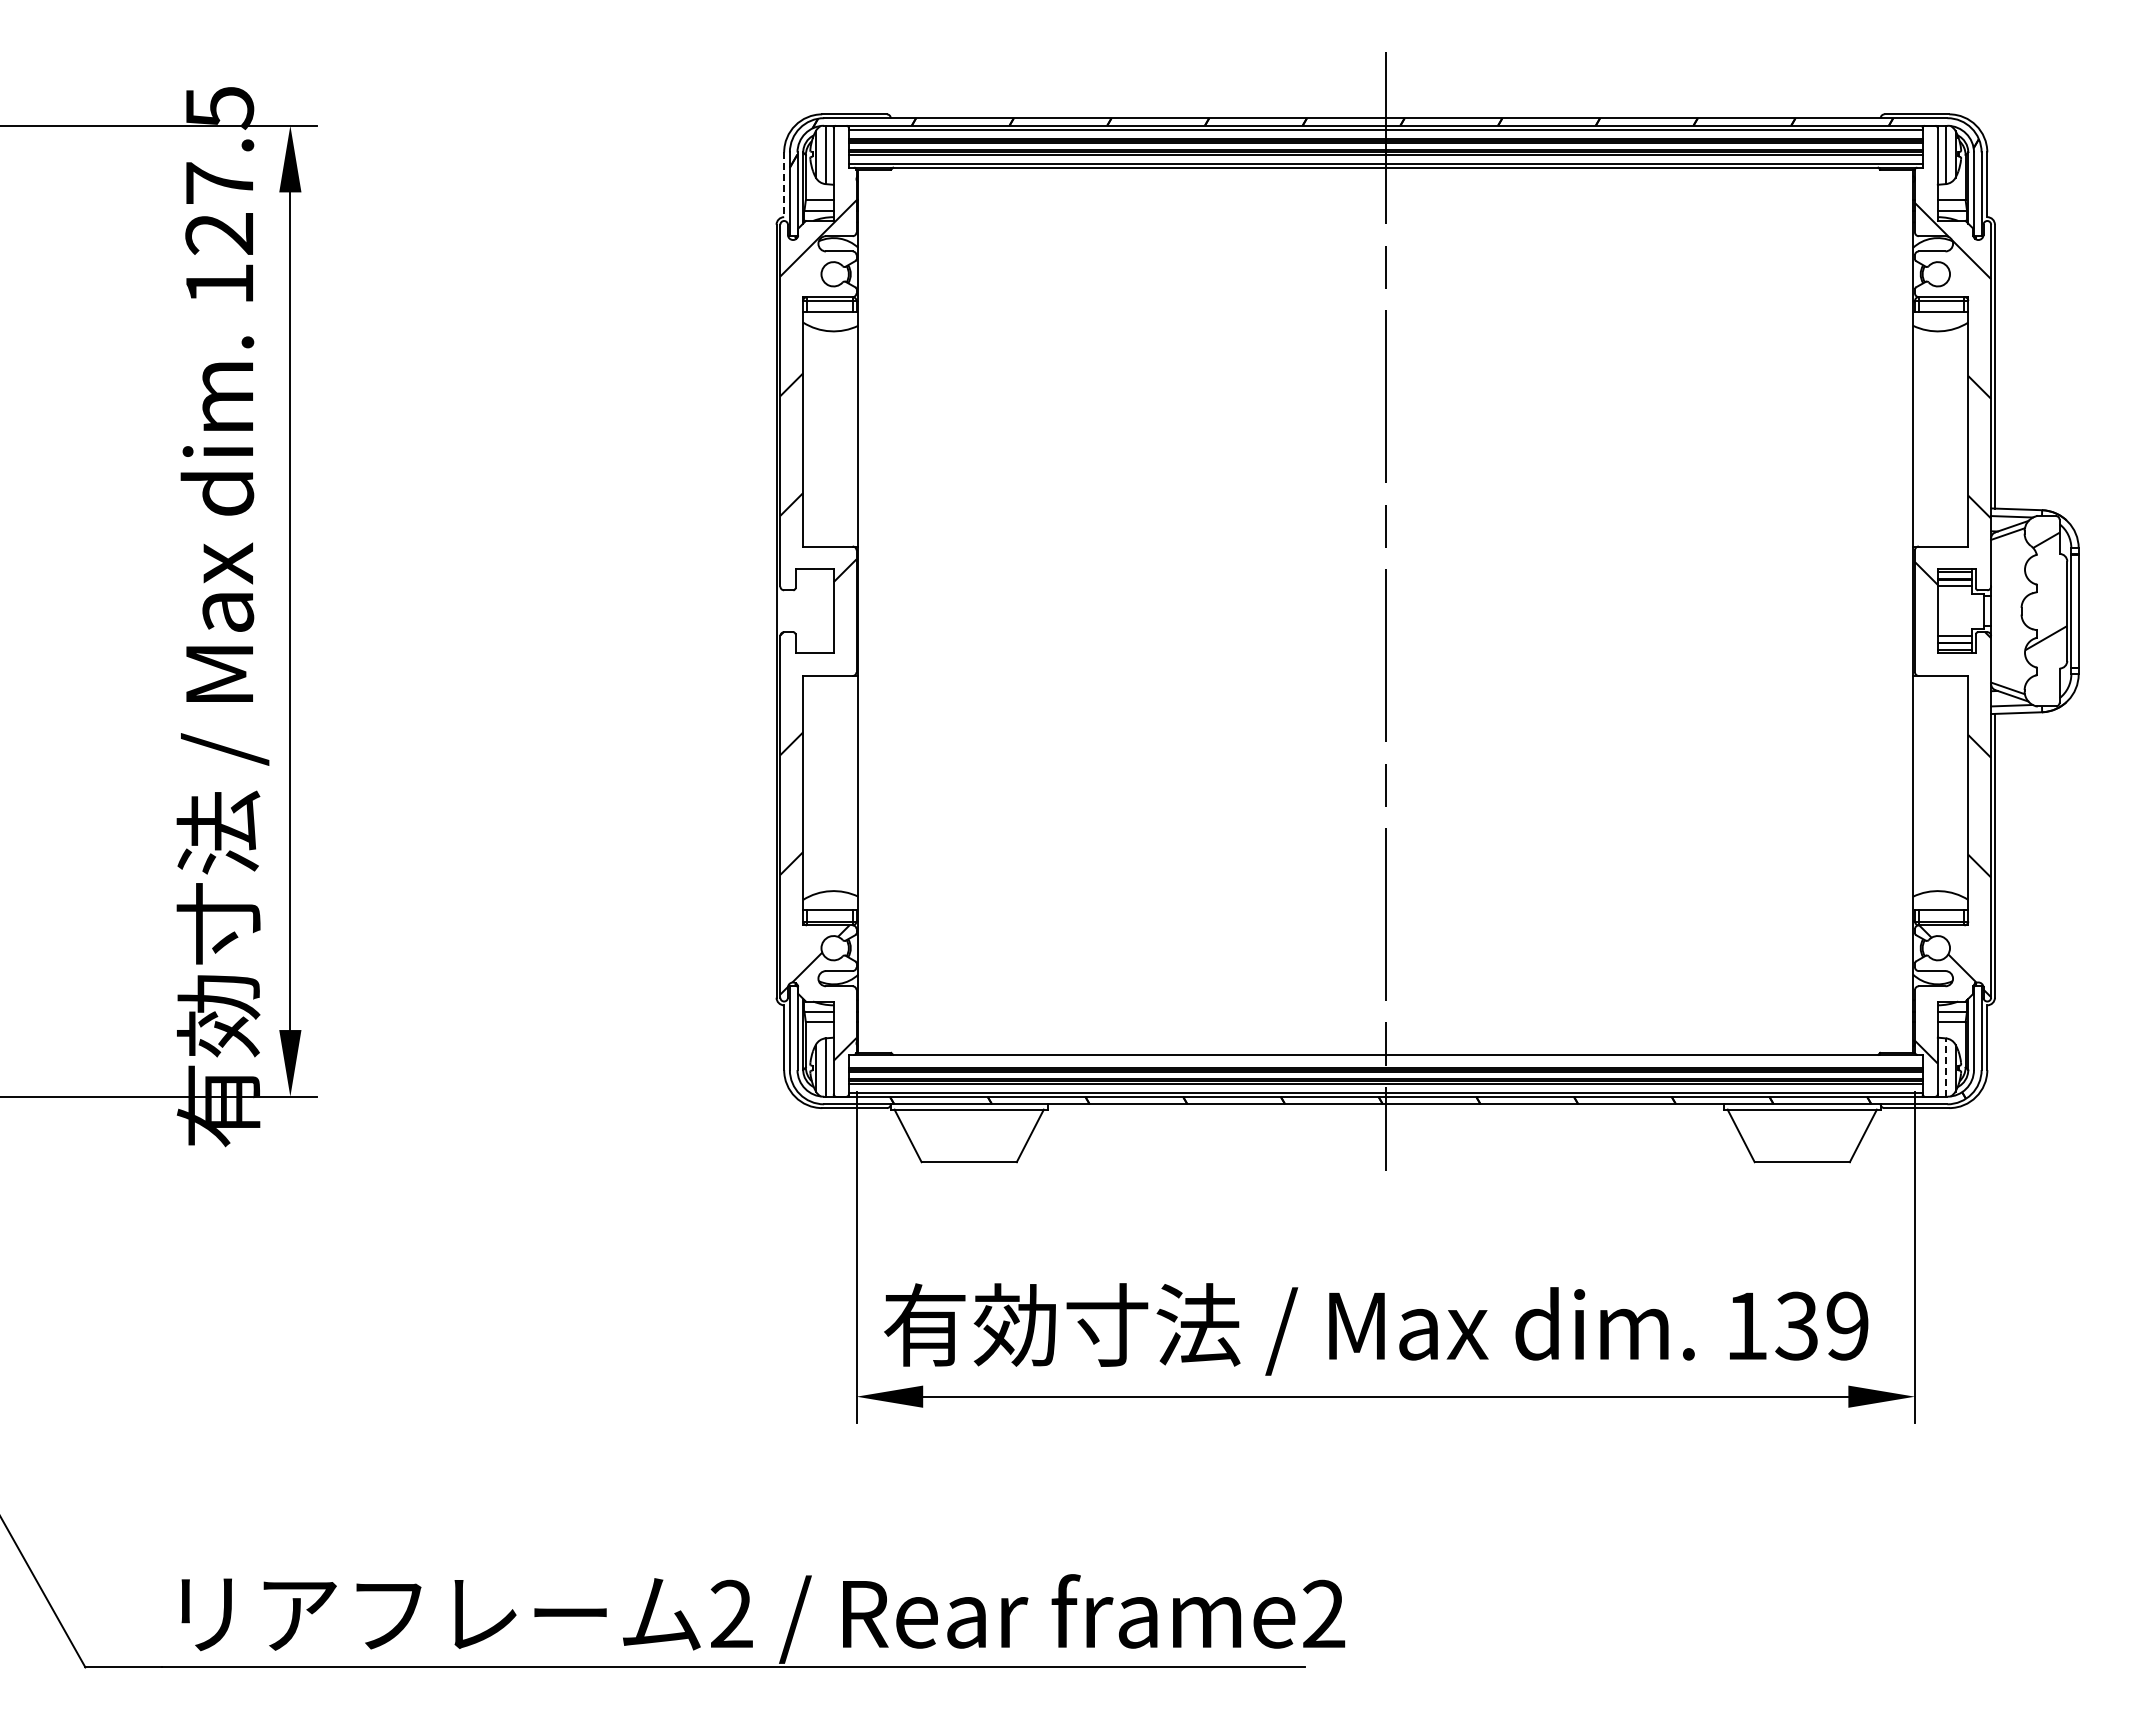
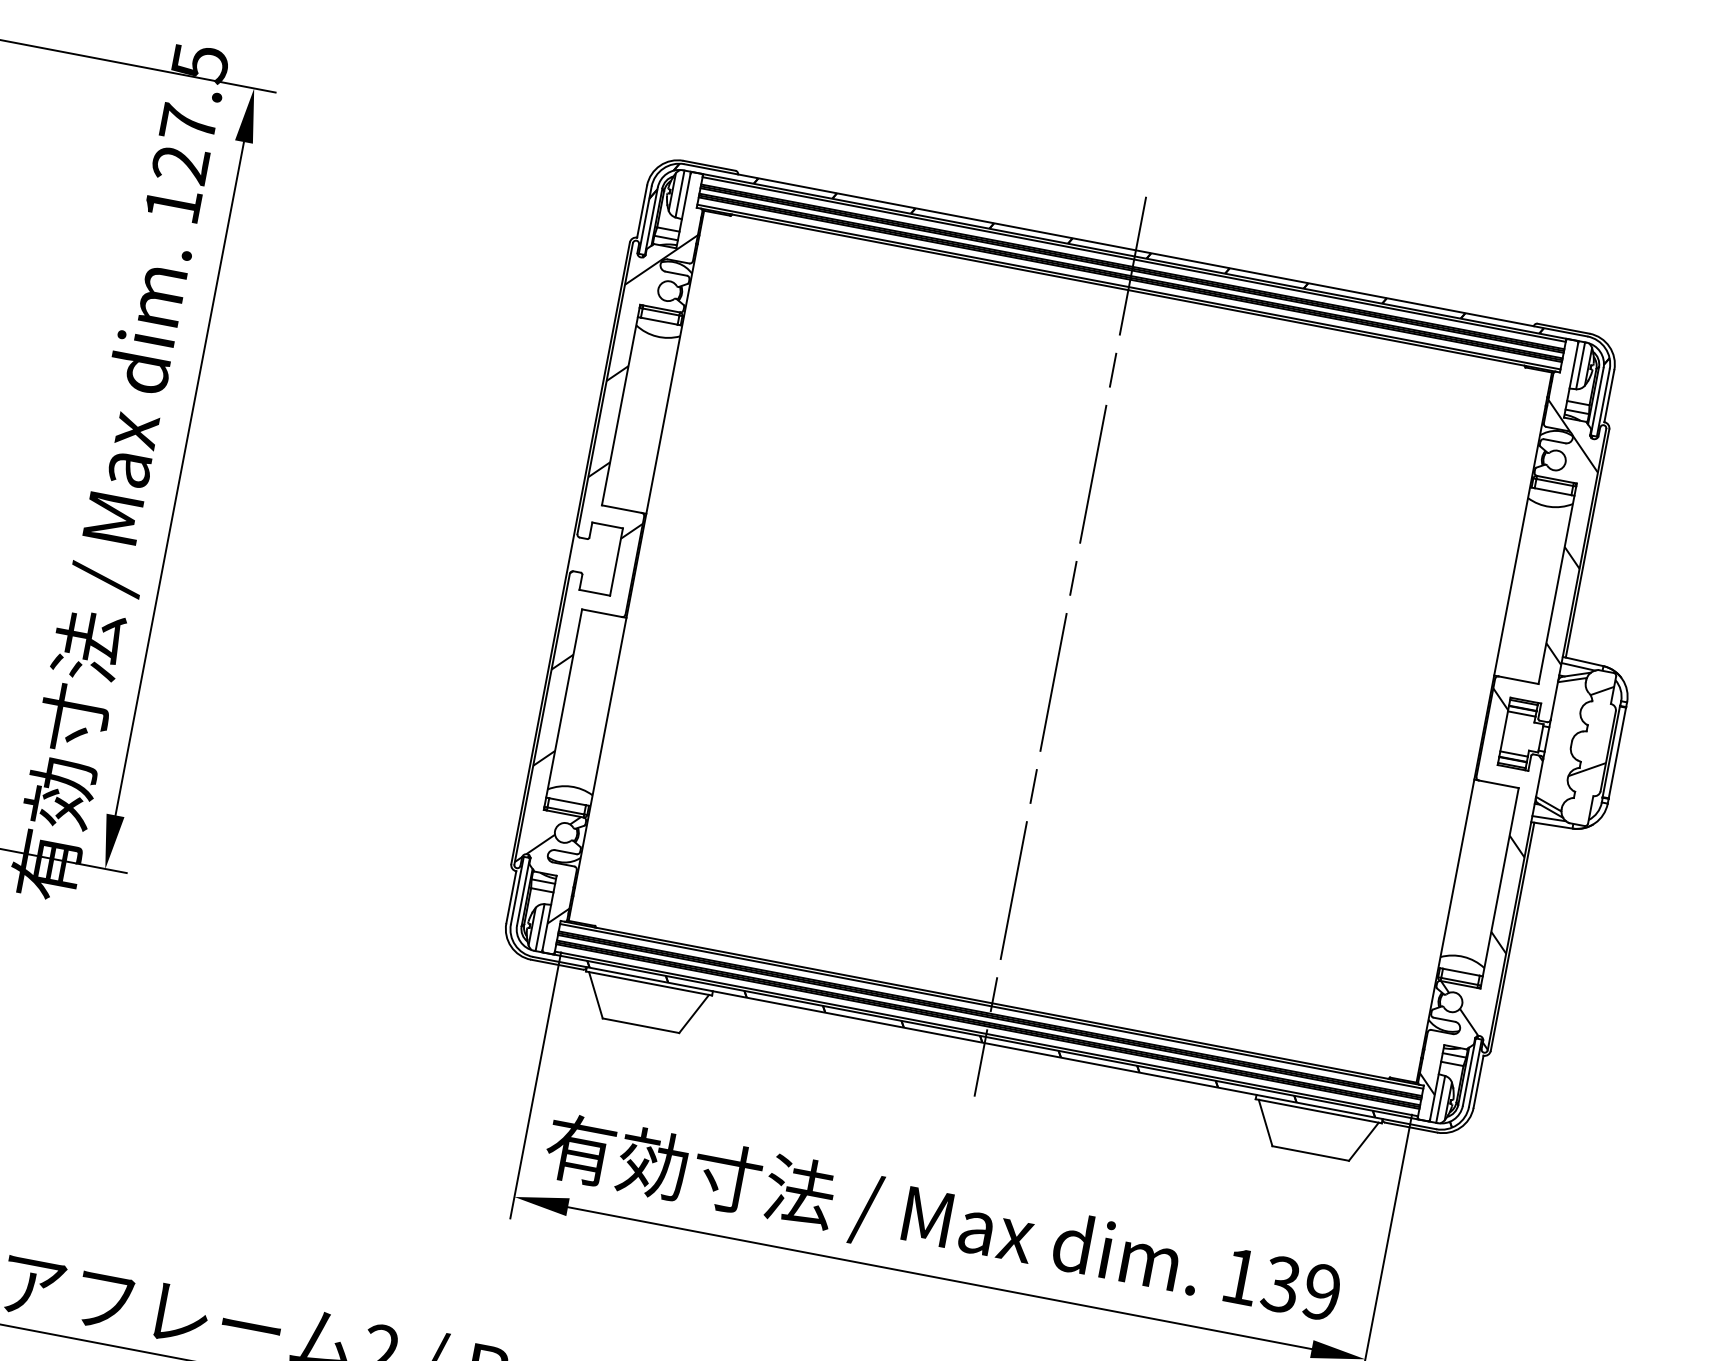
line: (784, 185) -> (642, 212), dashed -> solid
line: (1385, 1058) -> (991, 1006), added
line: (1945, 1067) -> (1440, 1099), dashed -> solid

